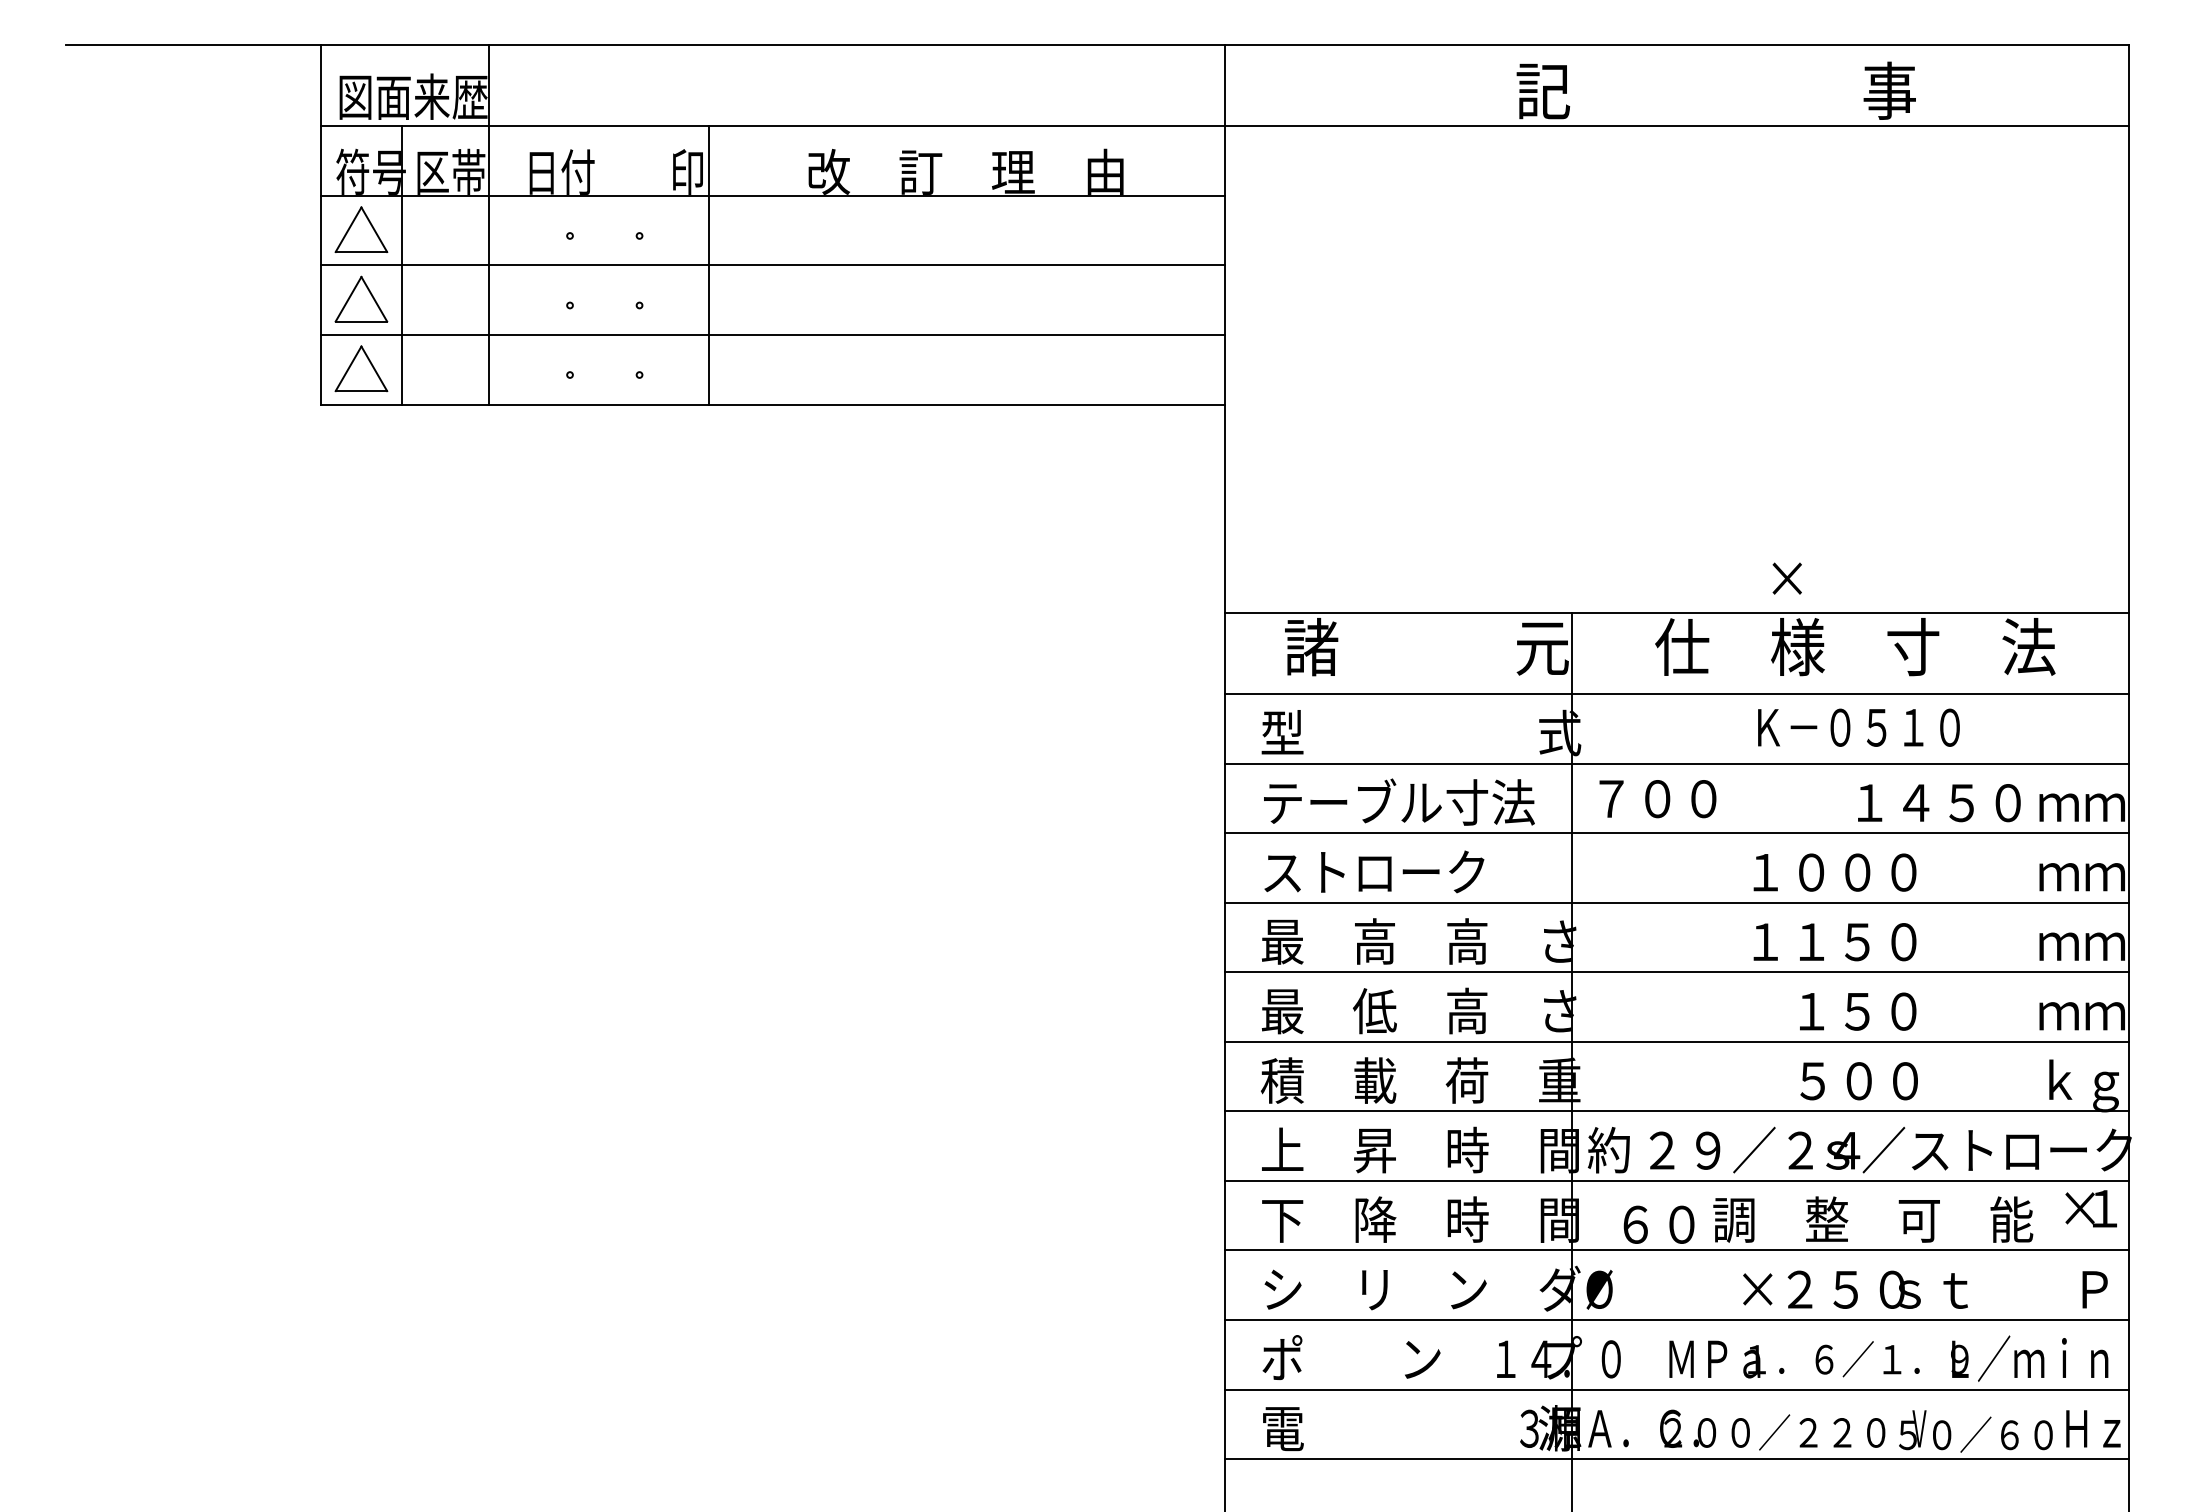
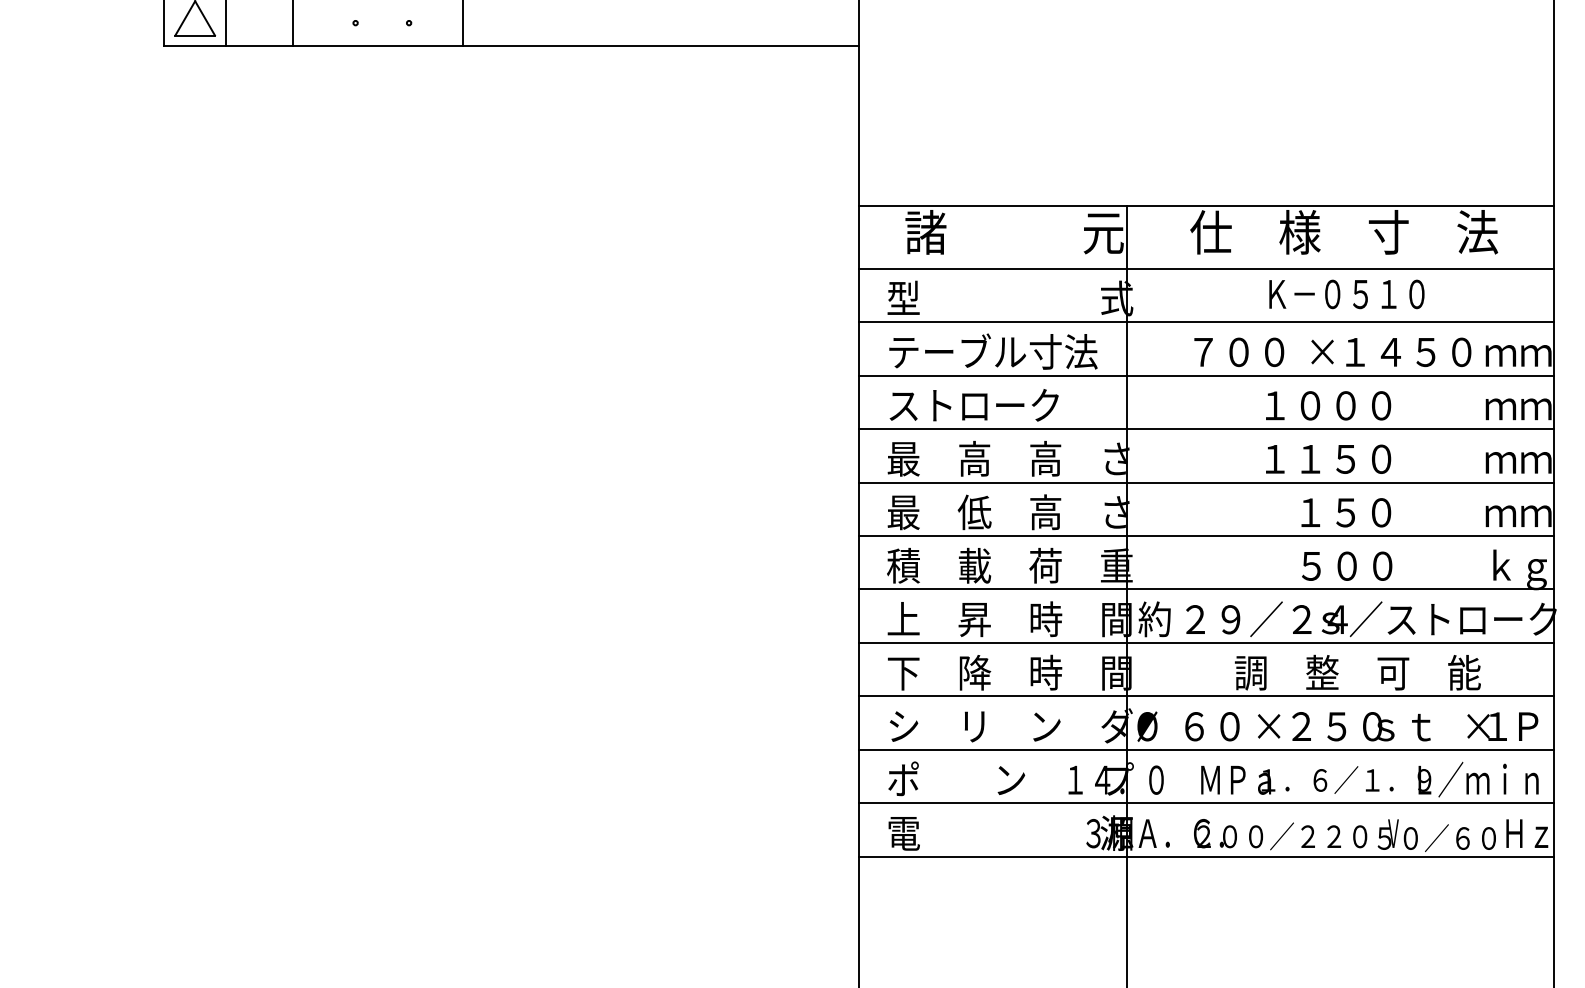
text: (1786, 578) -> (1321, 351), moved
text: (1657, 799) -> (1238, 352), moved
text: (2090, 1208) -> (1486, 726), moved
text: (1658, 1224) -> (1211, 726), moved

